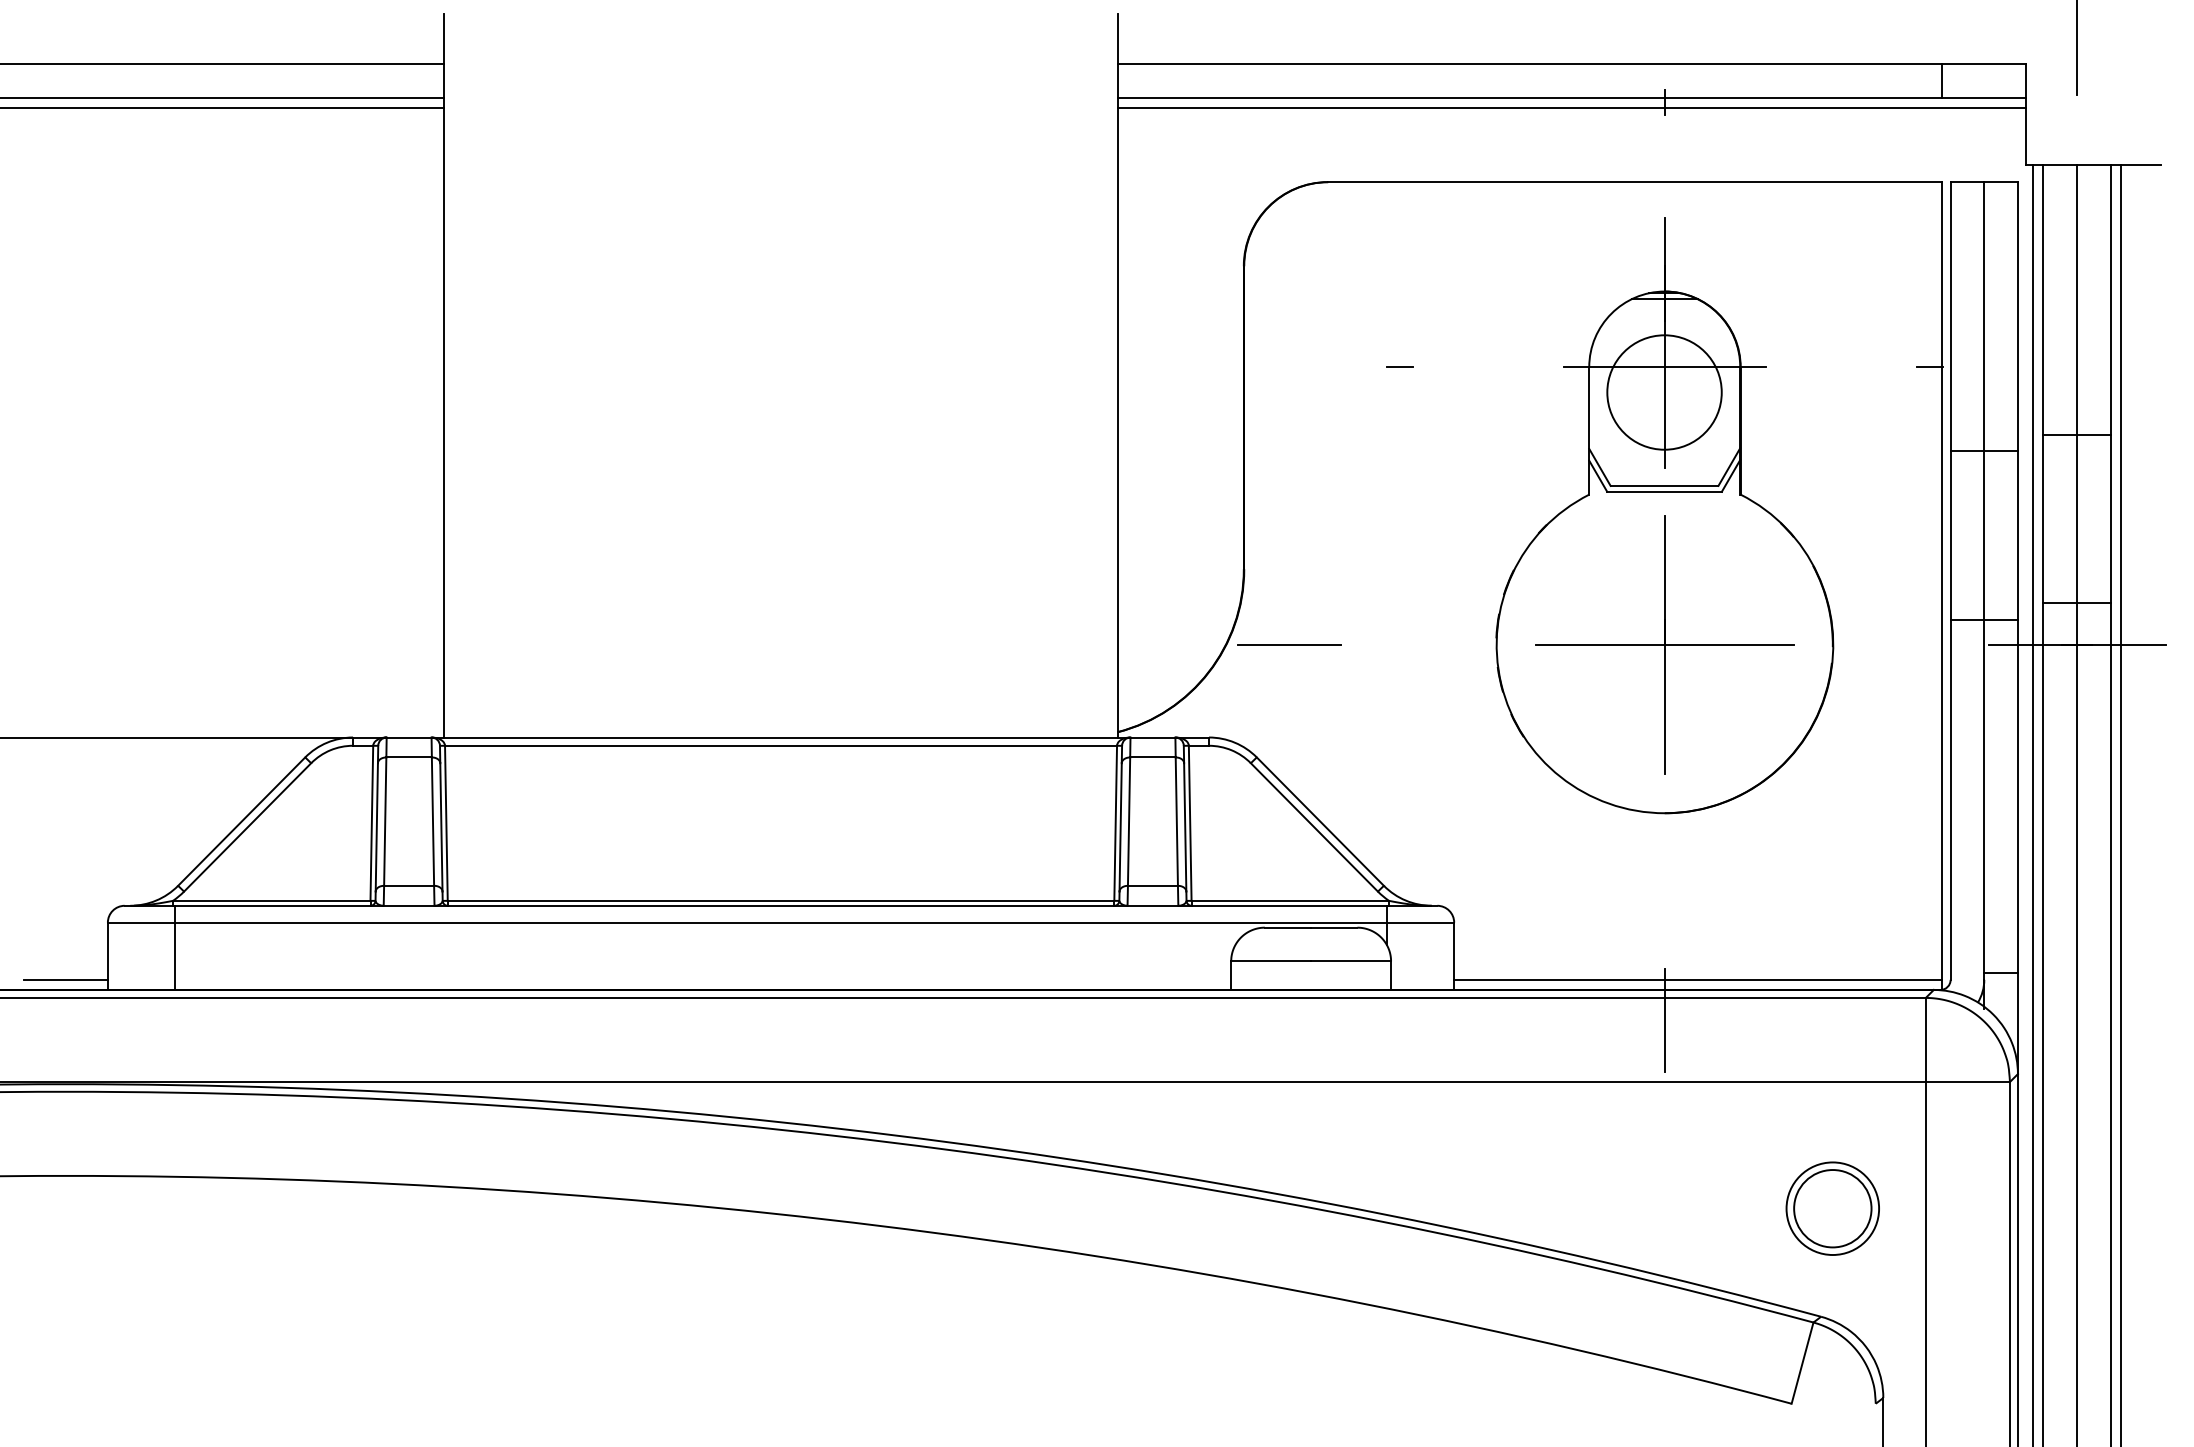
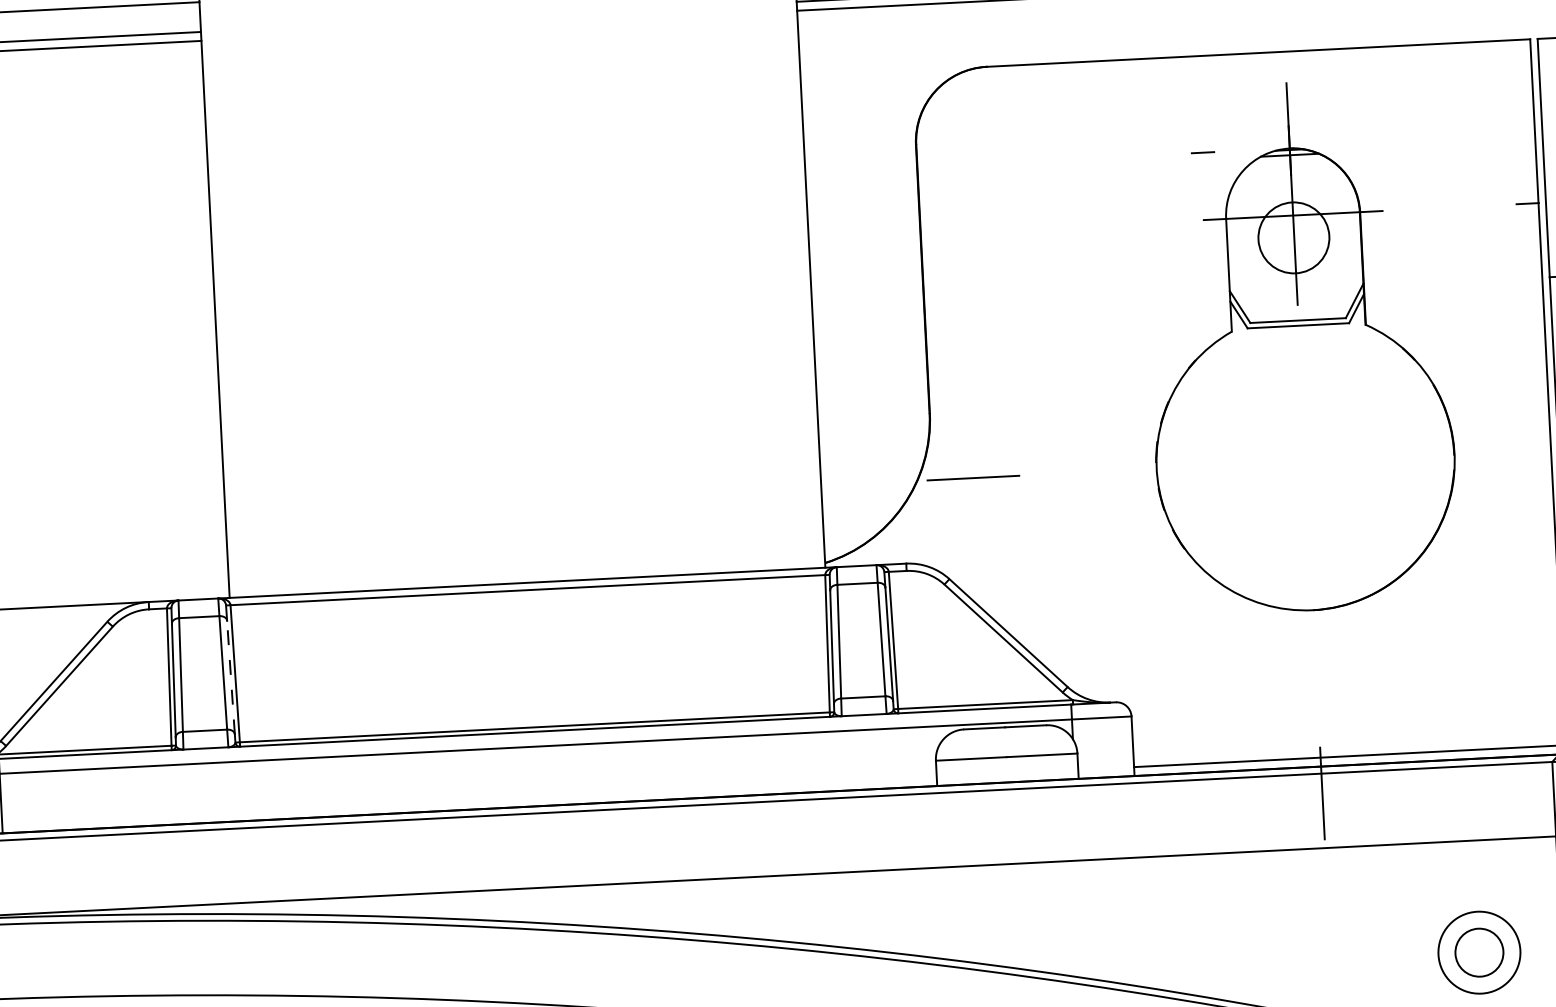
line: (1399, 366) -> (1202, 152), moved
circle: (1664, 392) -> (1293, 237), size x0.7
part: (1664, 644) -> (1305, 460), removed
line: (441, 826) -> (231, 676), solid -> dashed
circle: (1832, 1208) -> (1479, 952), size x0.7

